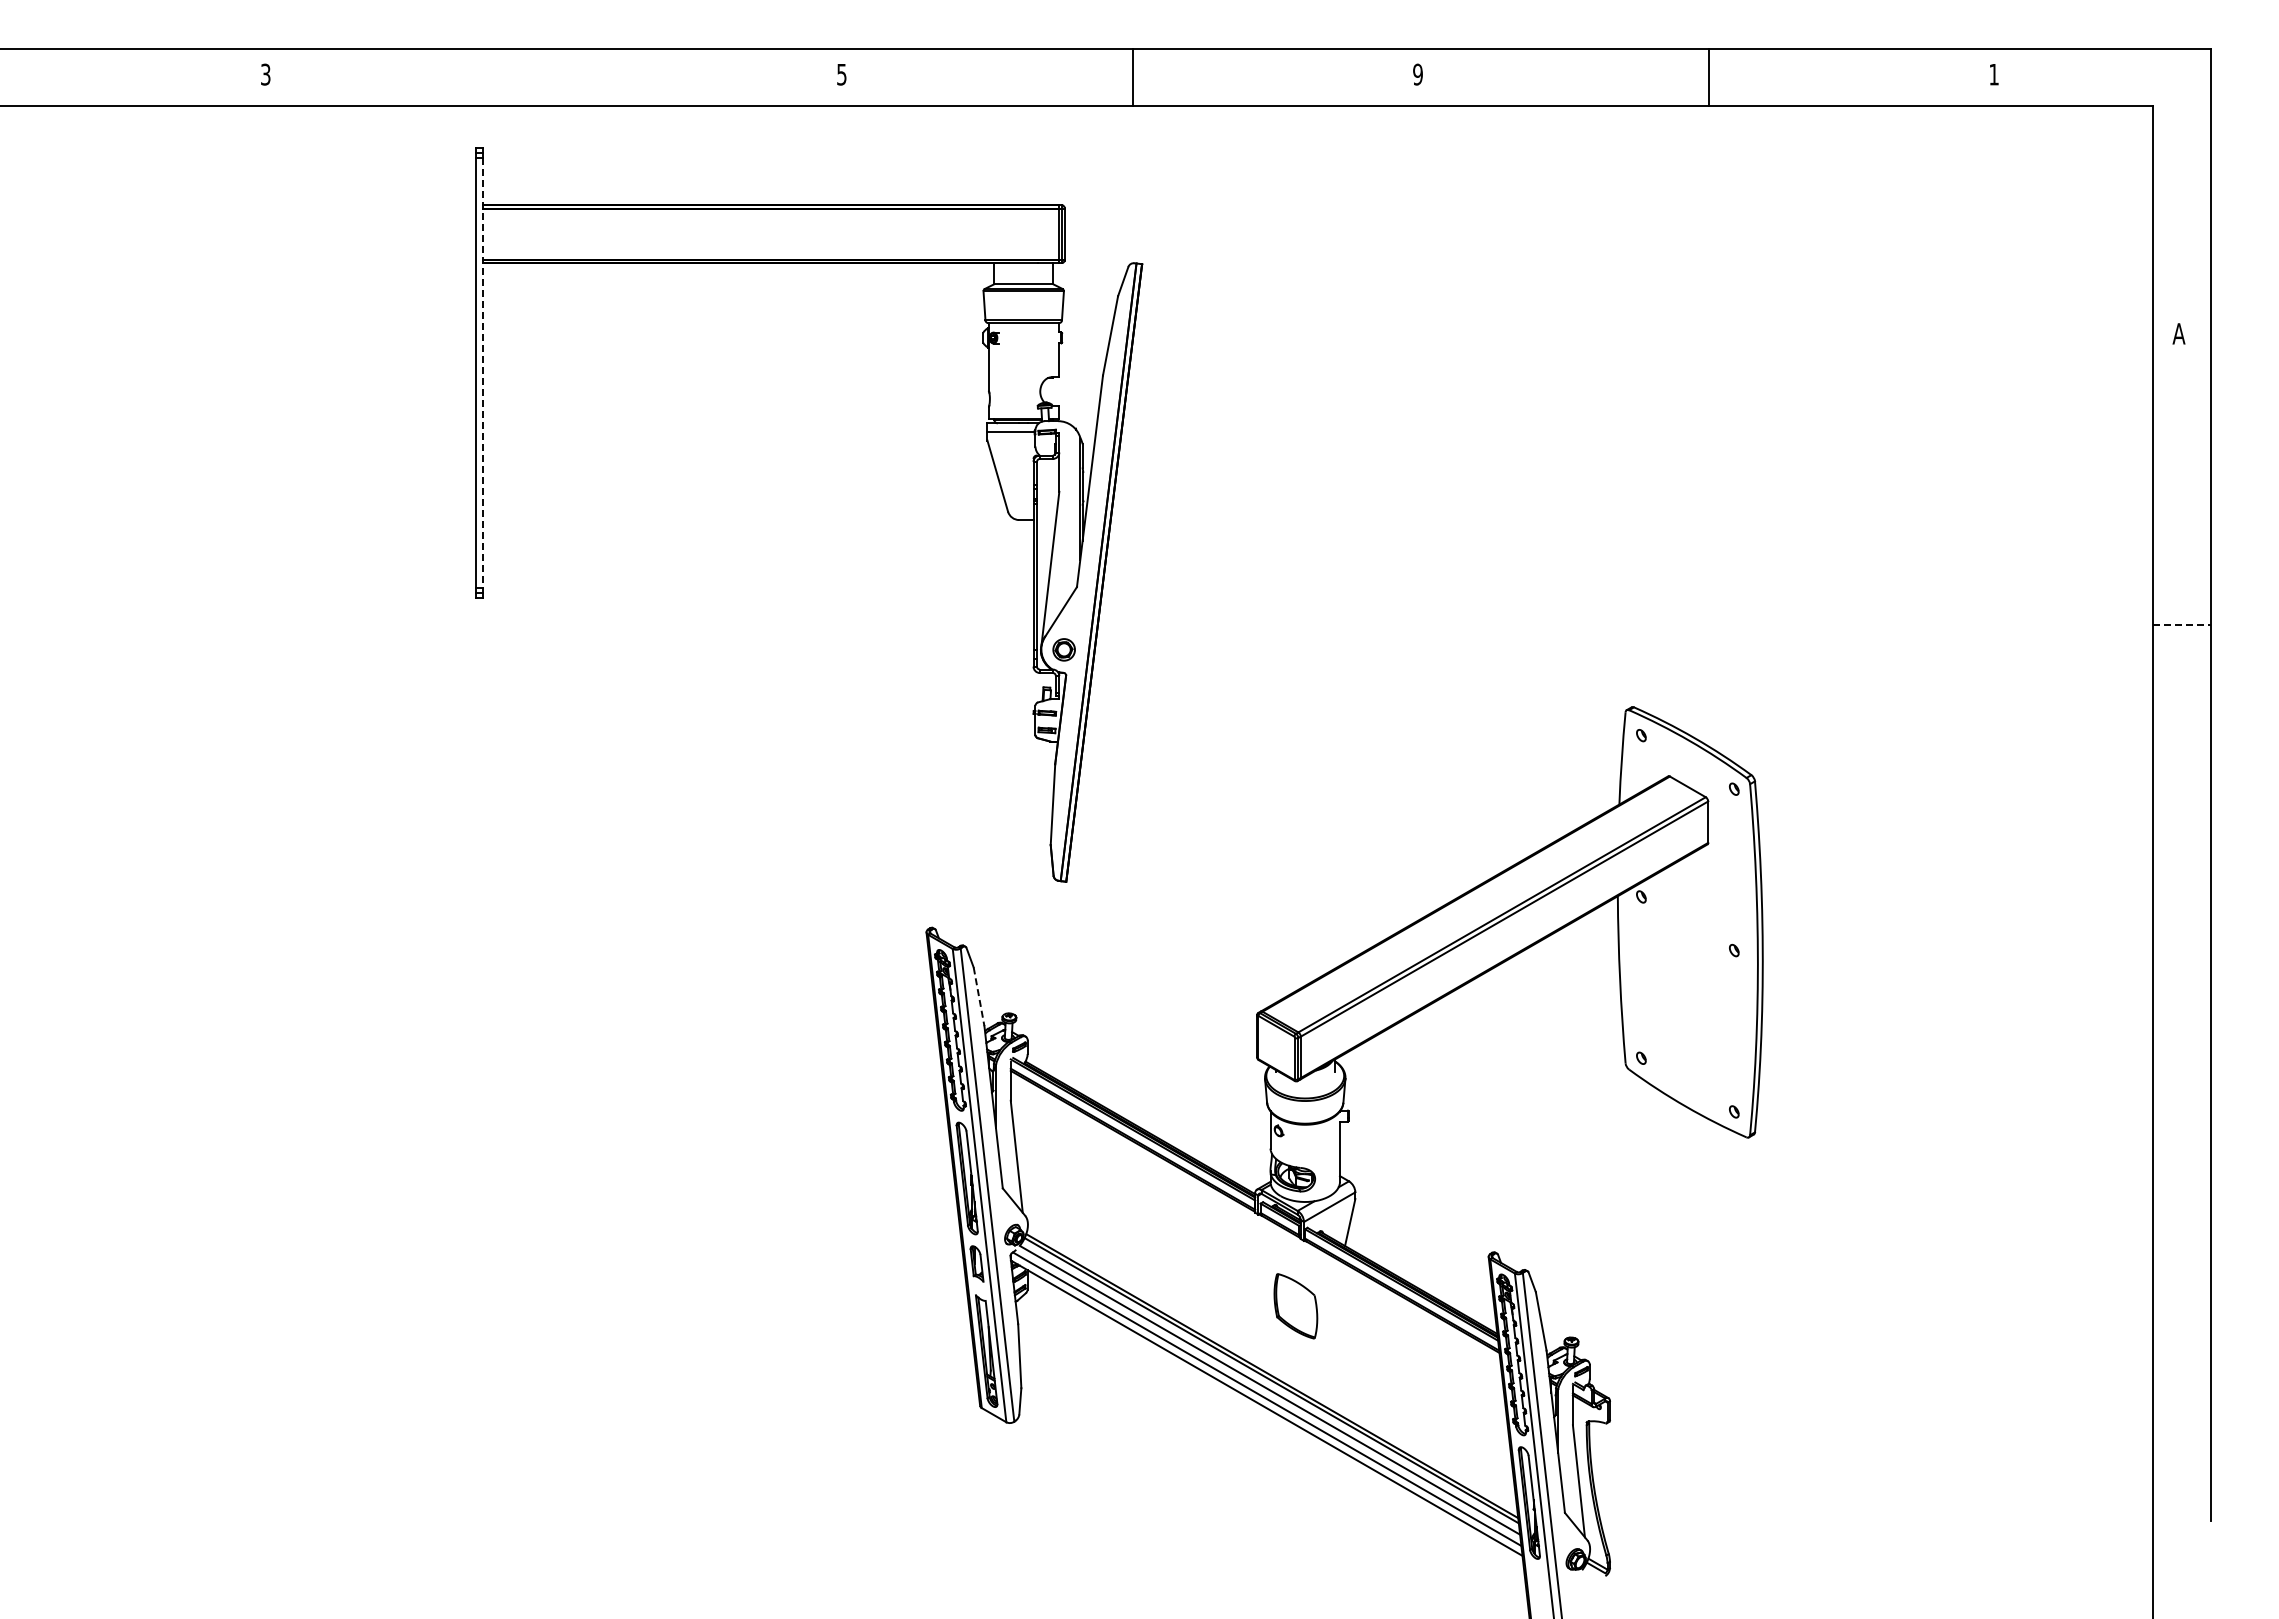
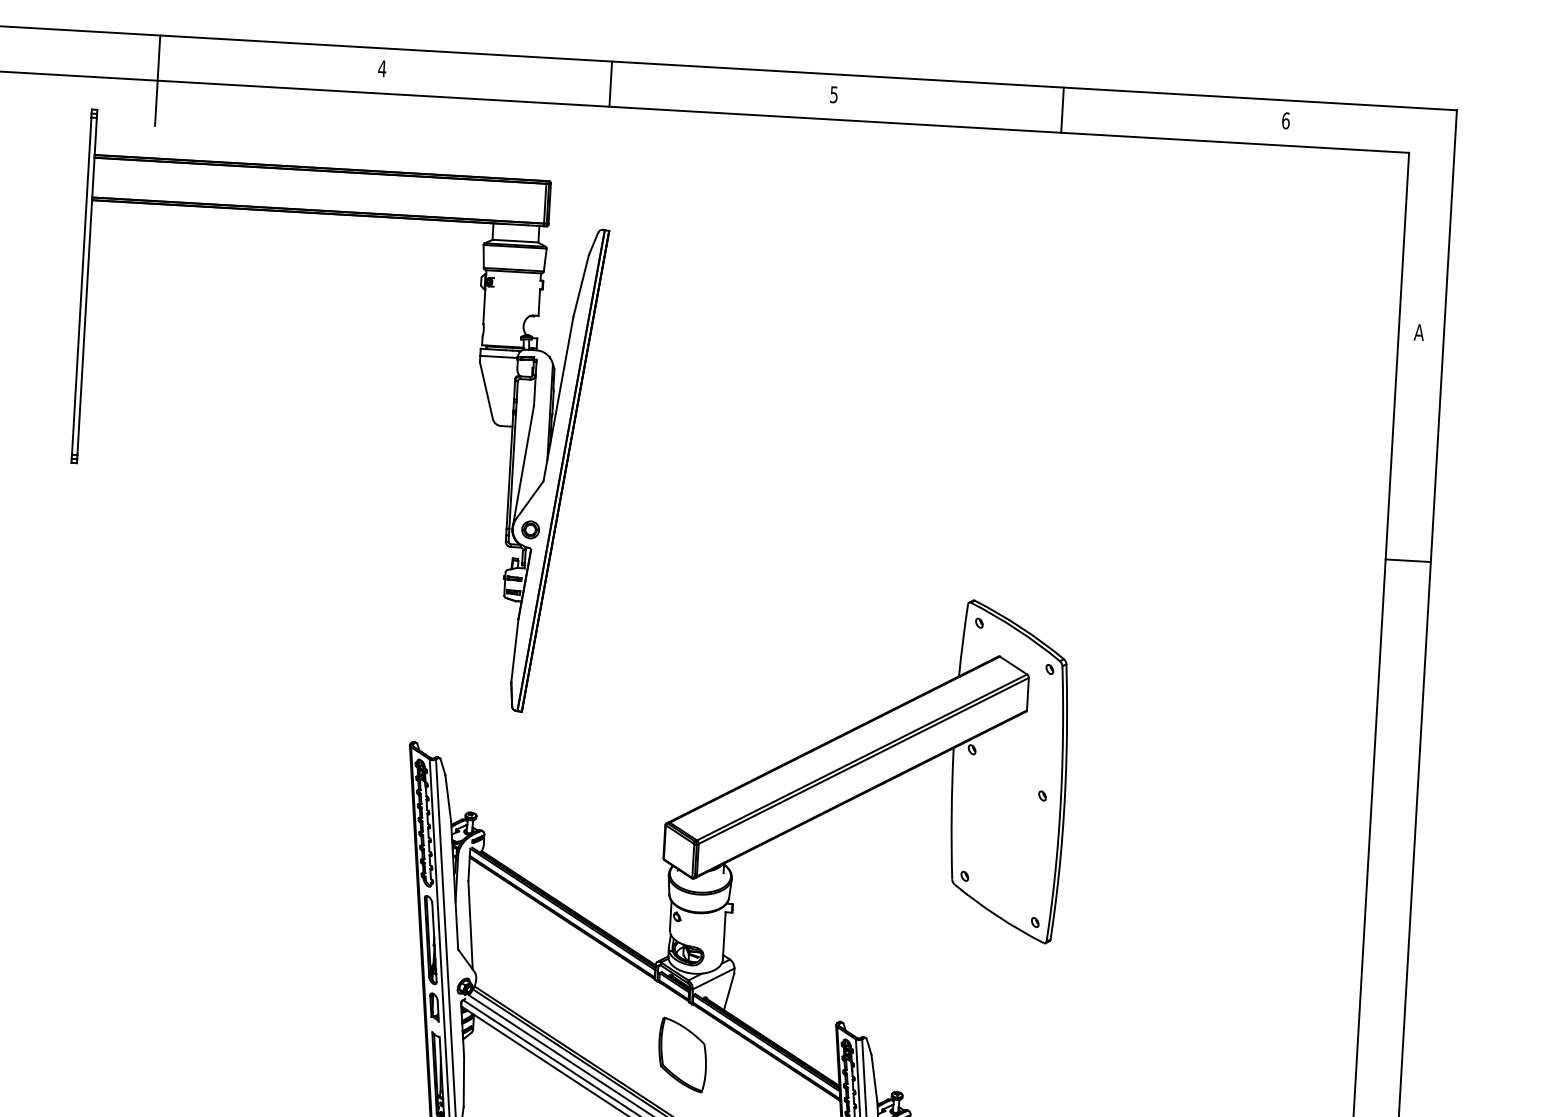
text: (841, 74) -> (382, 68), 5 -> 4
text: (1417, 74) -> (833, 94), 9 -> 5
text: (1994, 74) -> (1286, 120), 1 -> 6
line: (557, 105) -> (157, 80), added
line: (482, 373) -> (87, 286), dashed -> solid
line: (2181, 624) -> (1408, 560), dashed -> solid
line: (979, 996) -> (448, 797), dashed -> solid
part: (1295, 1306) -> (682, 1055), size x1.43

